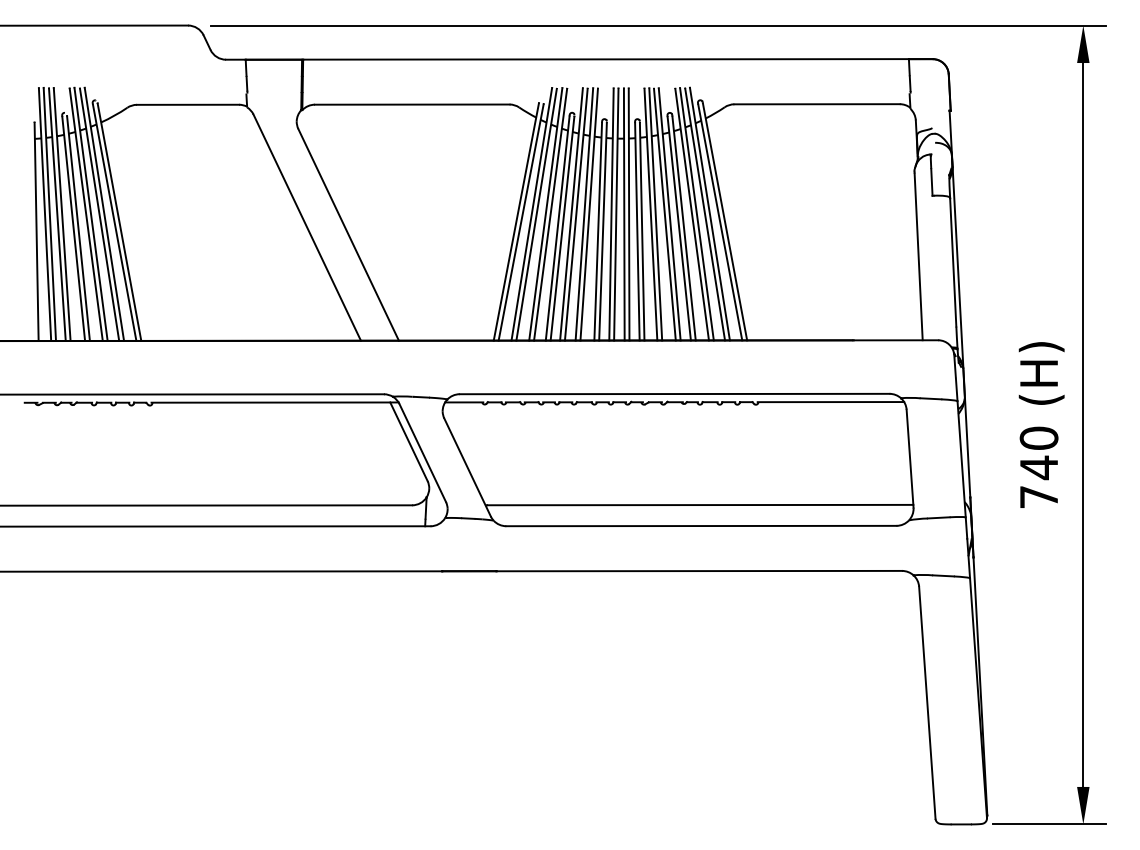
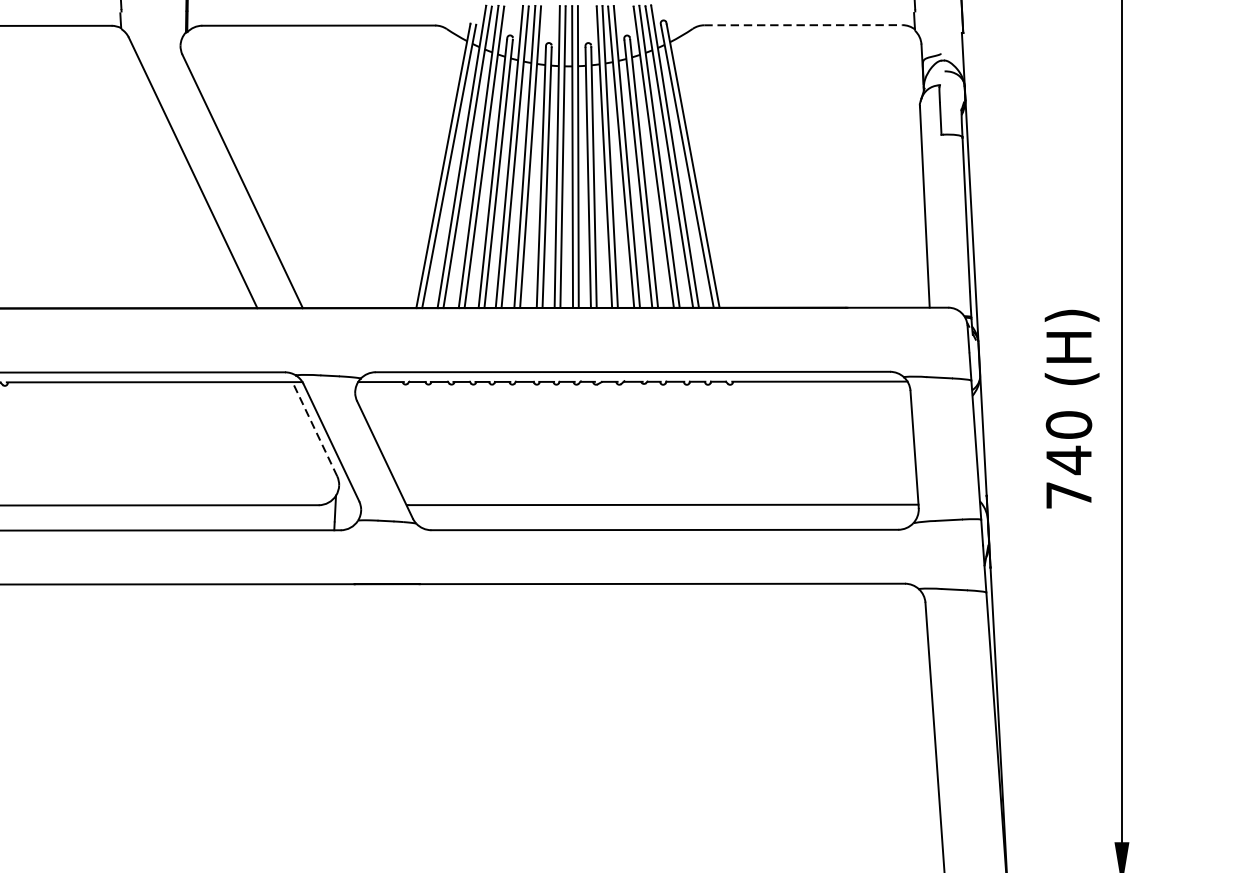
line: (817, 104) -> (803, 25), solid -> dashed
line: (408, 441) -> (314, 428), solid -> dashed

